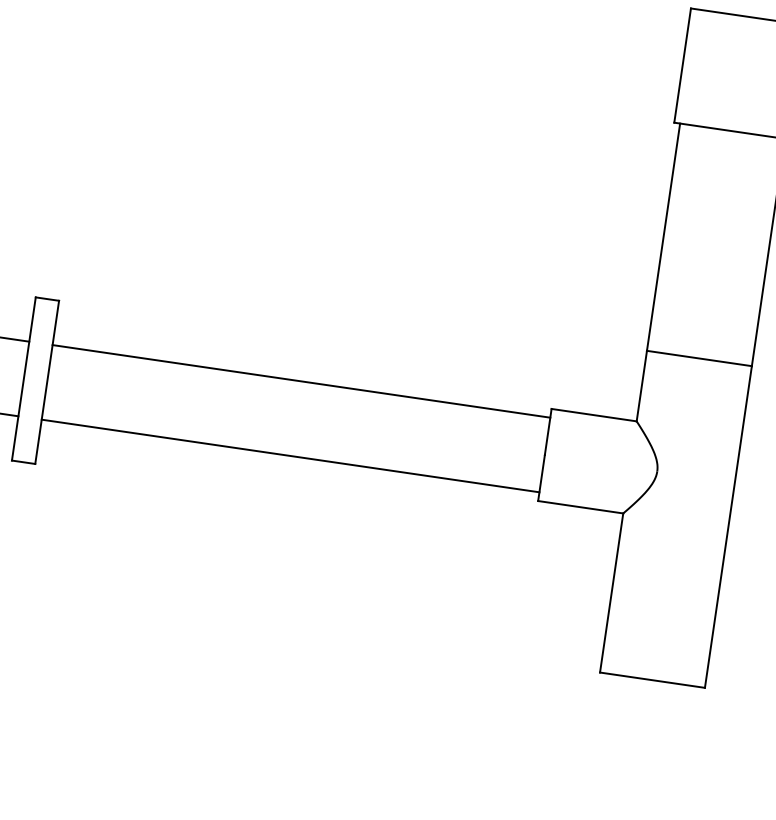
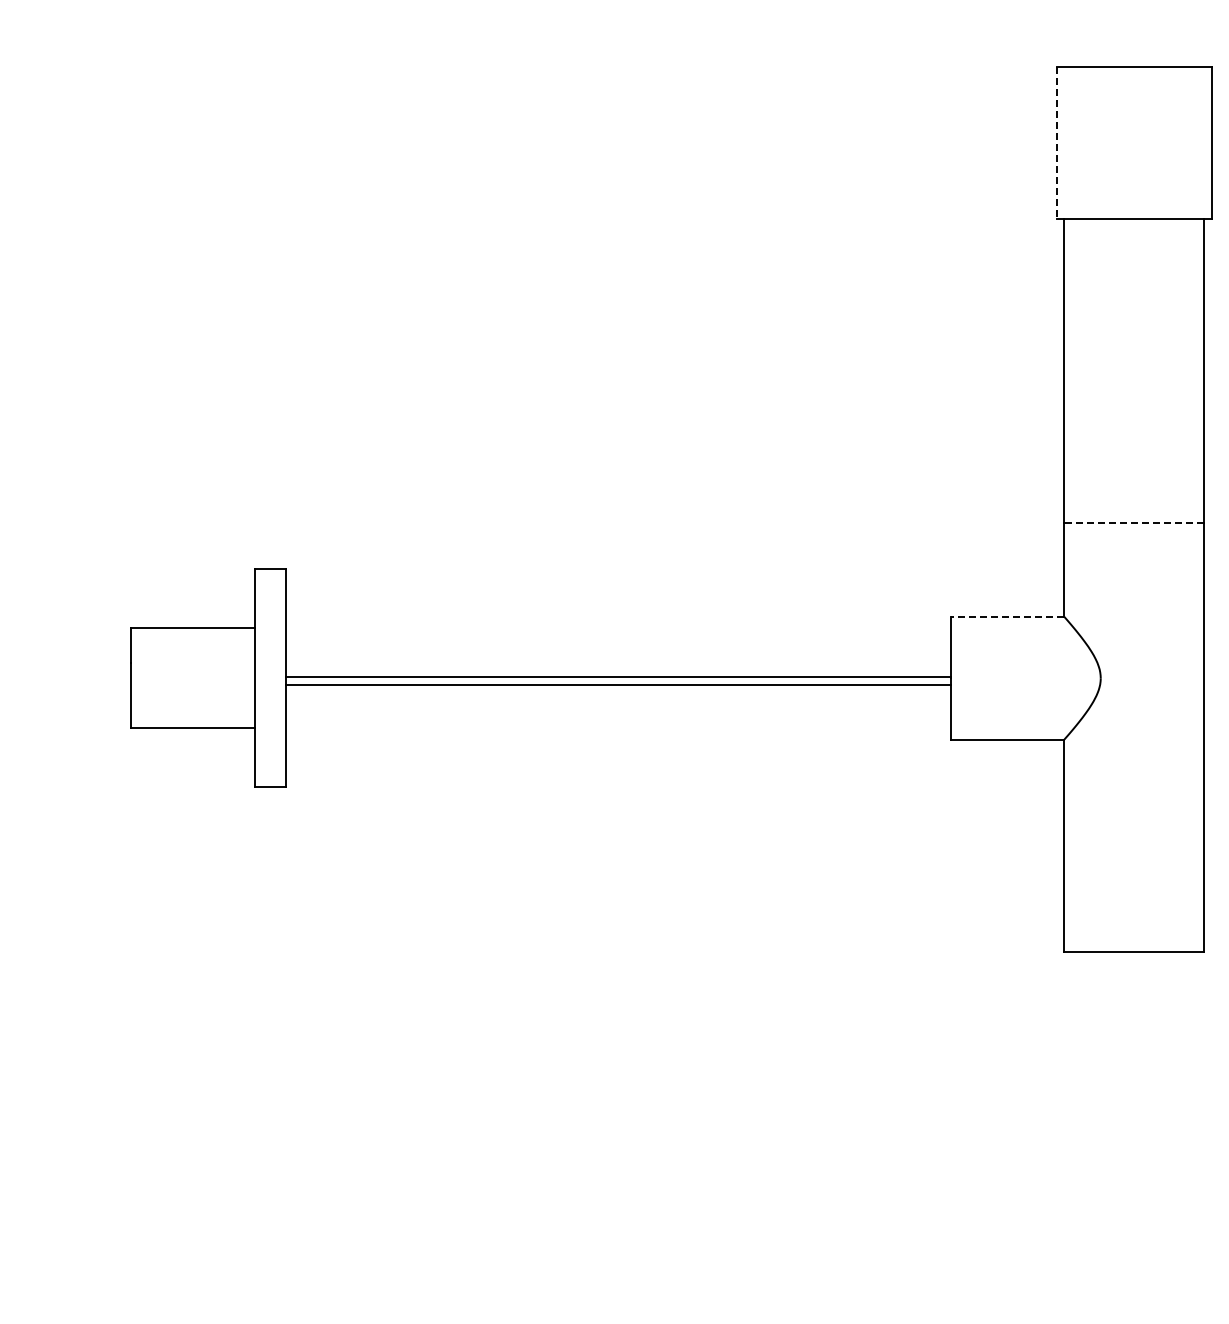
line: (682, 65) -> (1056, 143), solid -> dashed
line: (698, 358) -> (1133, 522), solid -> dashed
line: (301, 381) -> (618, 677), moved
line: (594, 414) -> (1007, 616), solid -> dashed
line: (290, 456) -> (618, 685), moved

